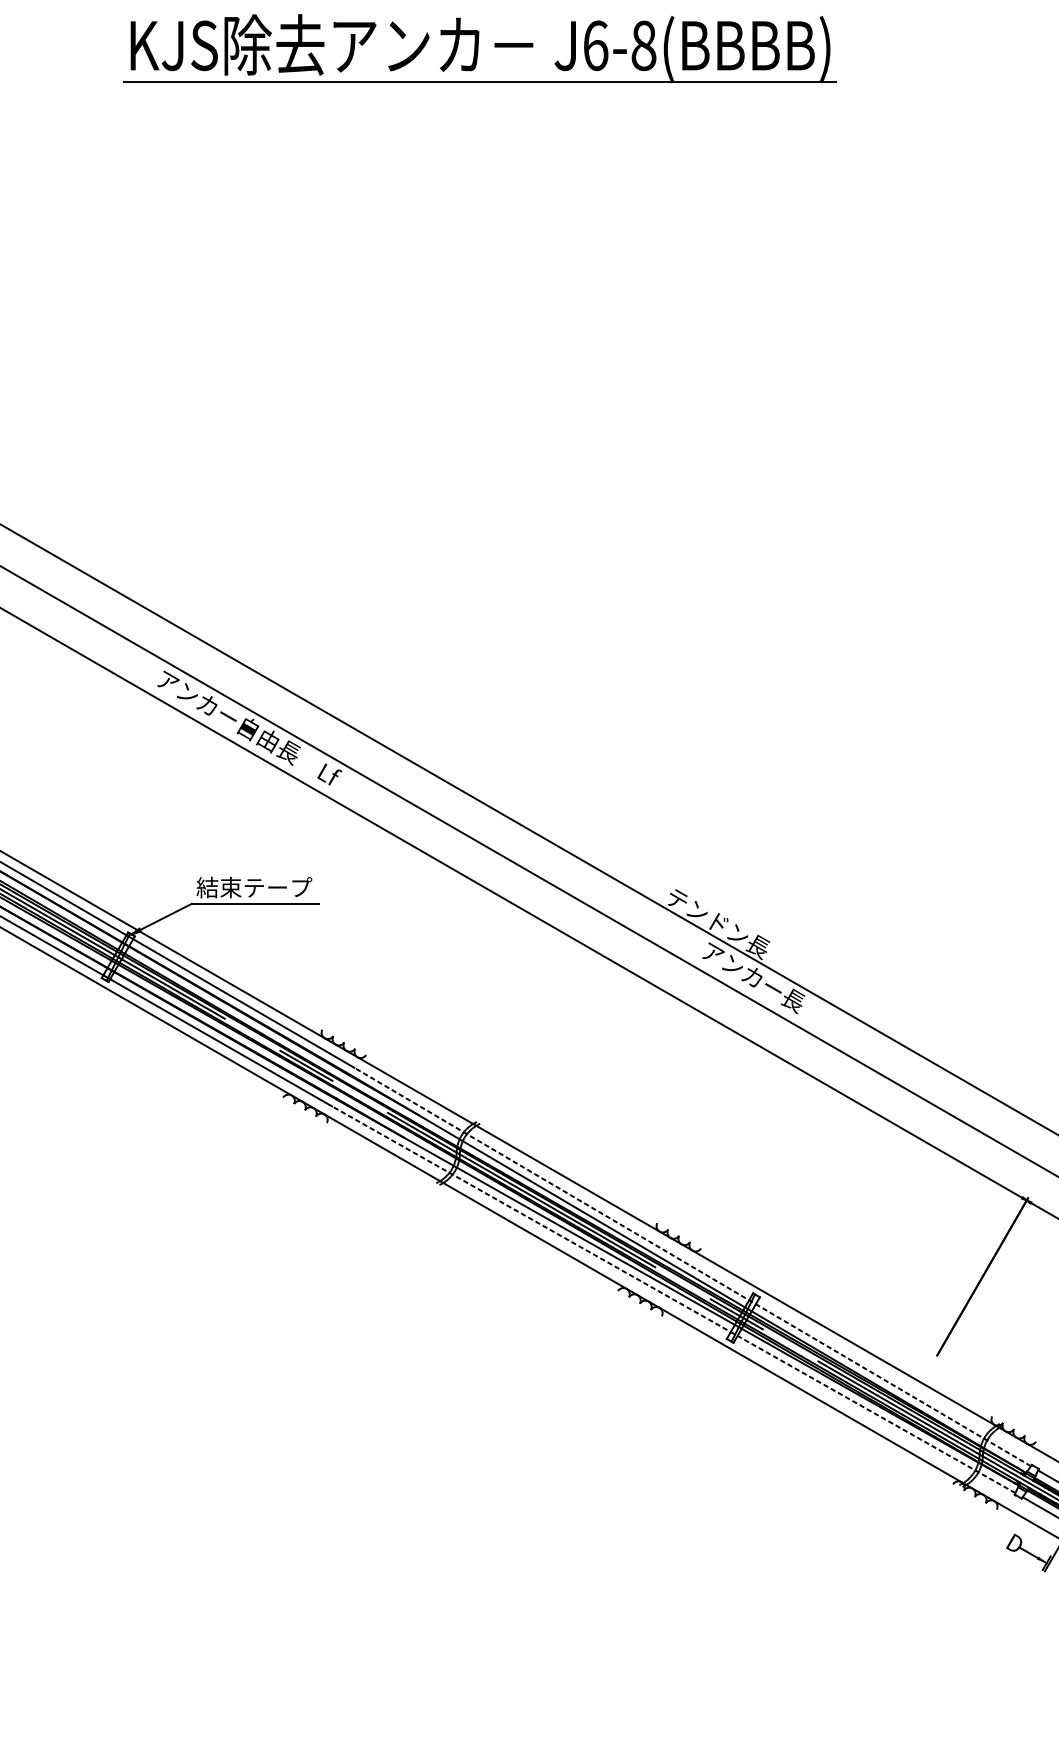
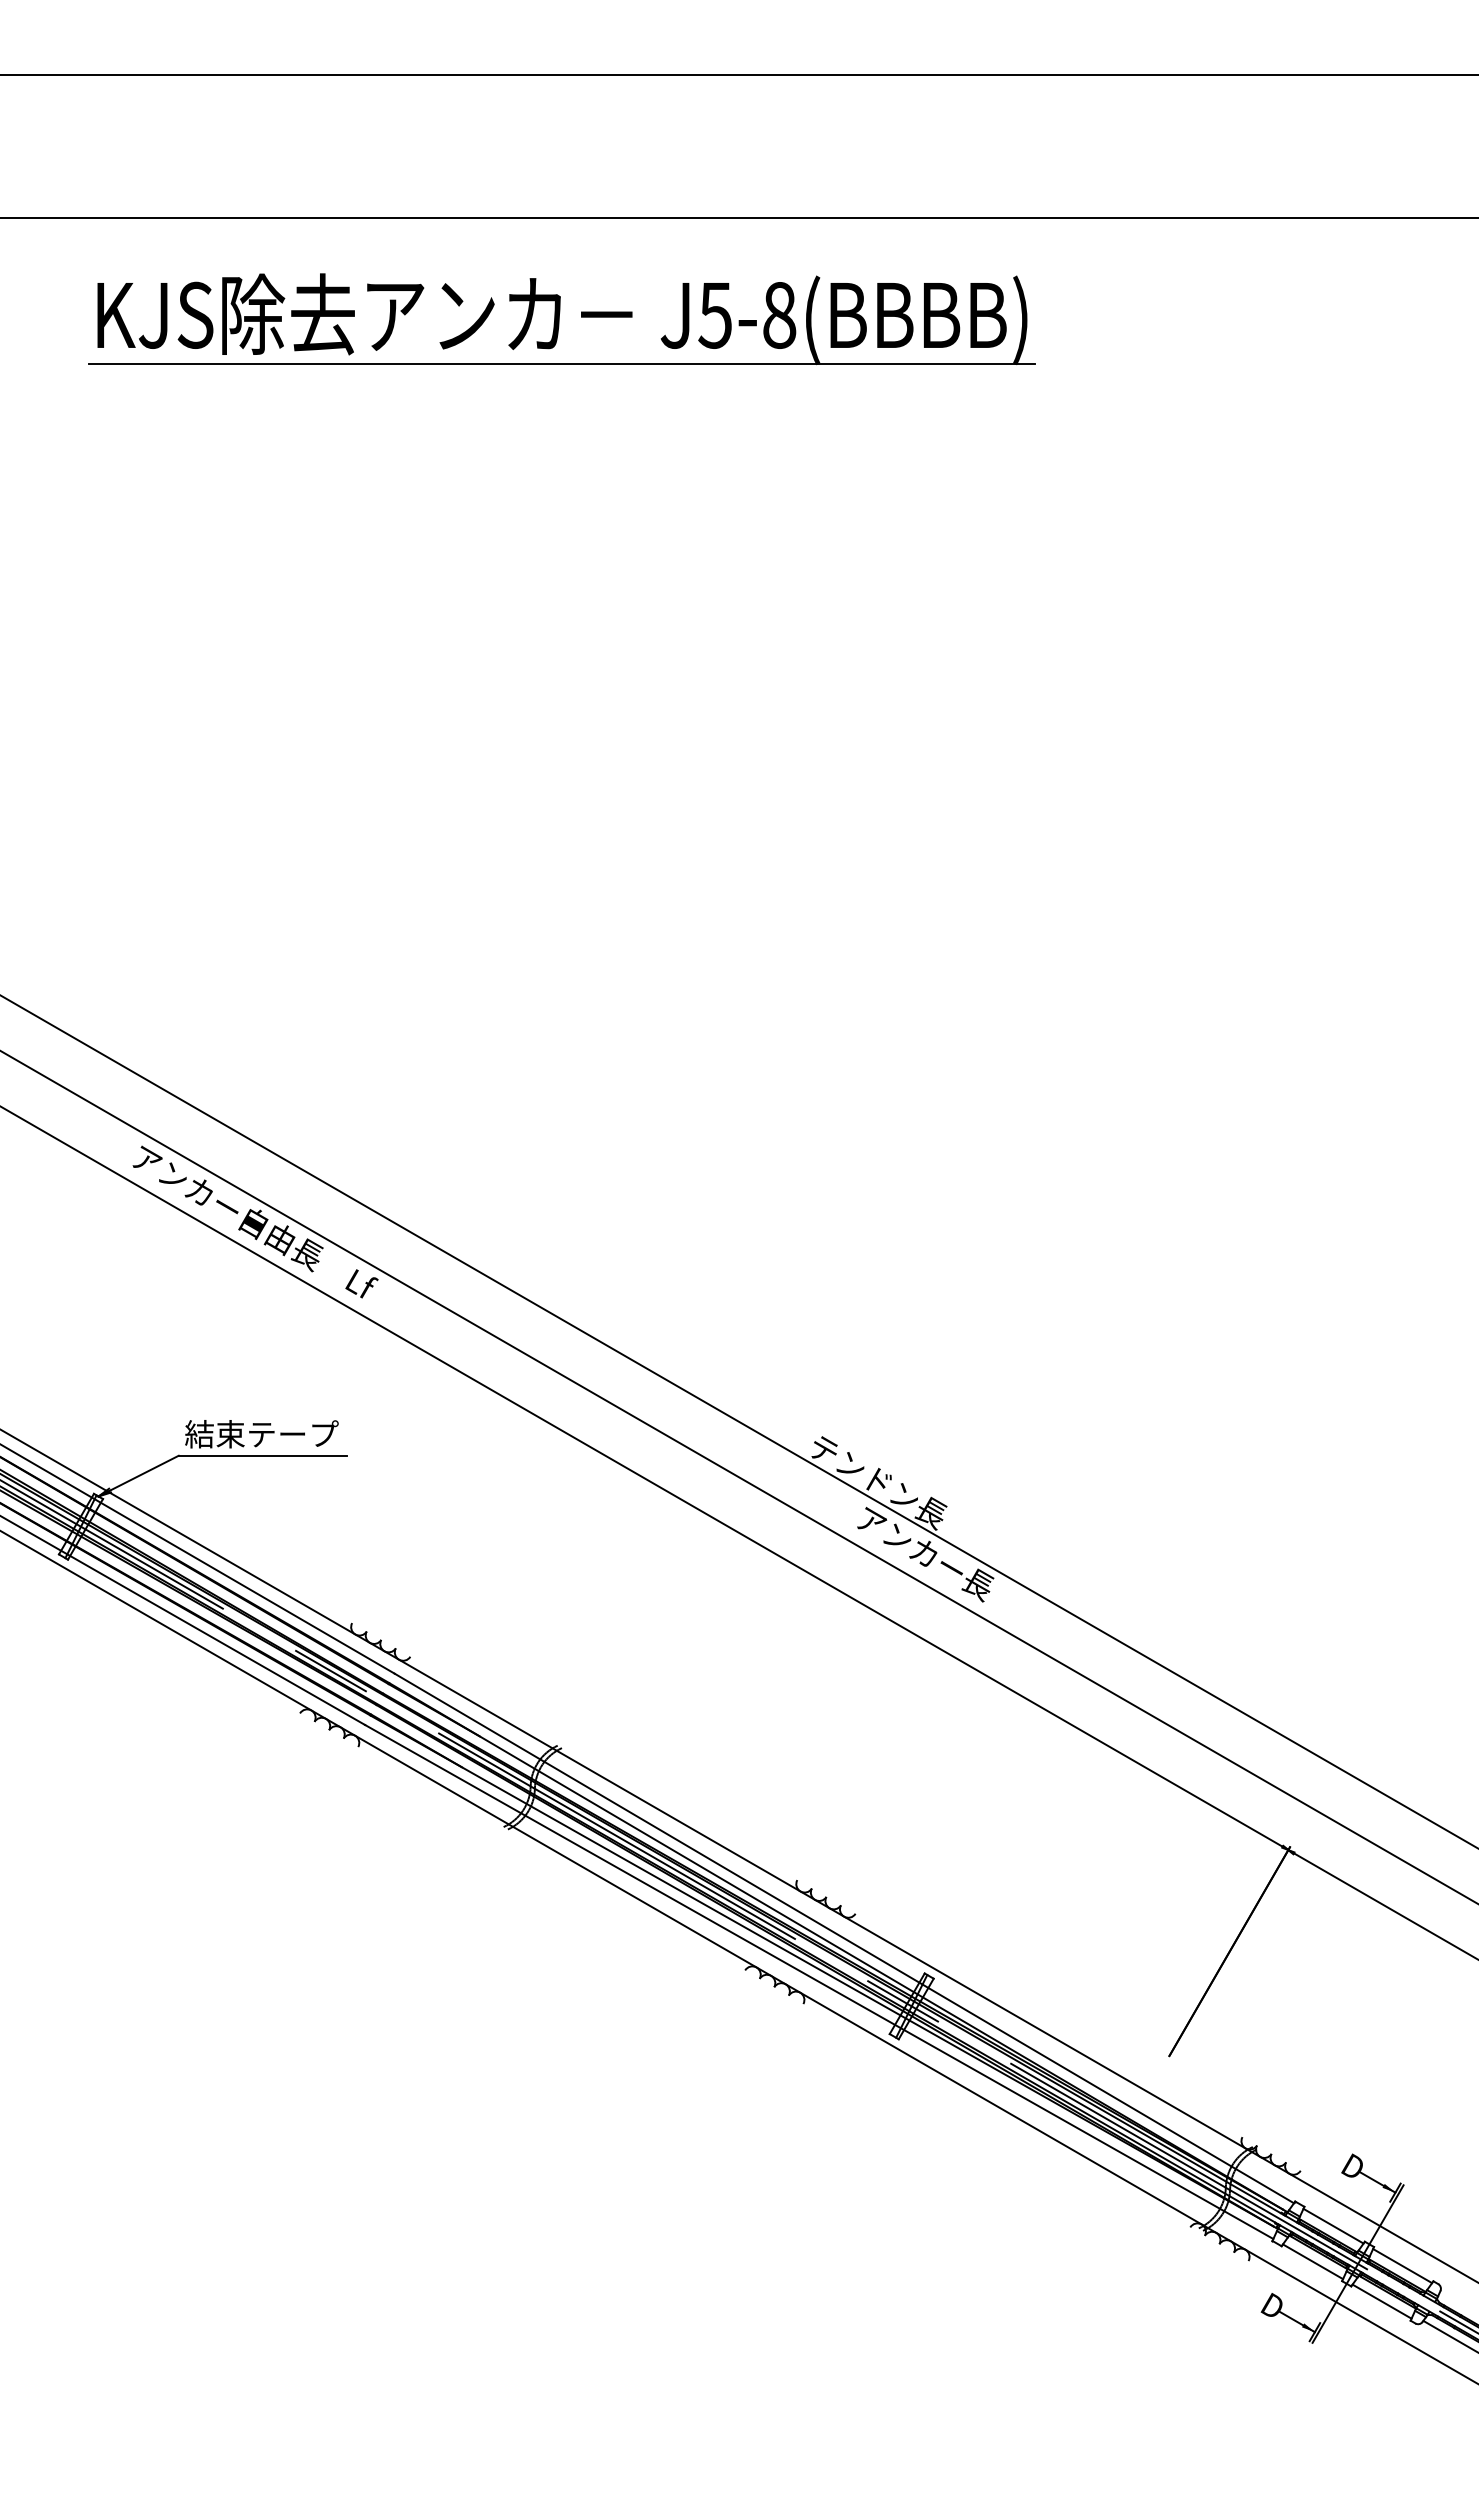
text: (595, 45) -> (715, 314), J6-8(BBBB) -> J5-8(BBBB)
line: (692, 1267) -> (844, 1938), dashed -> solid
line: (673, 1299) -> (819, 1981), dashed -> solid

